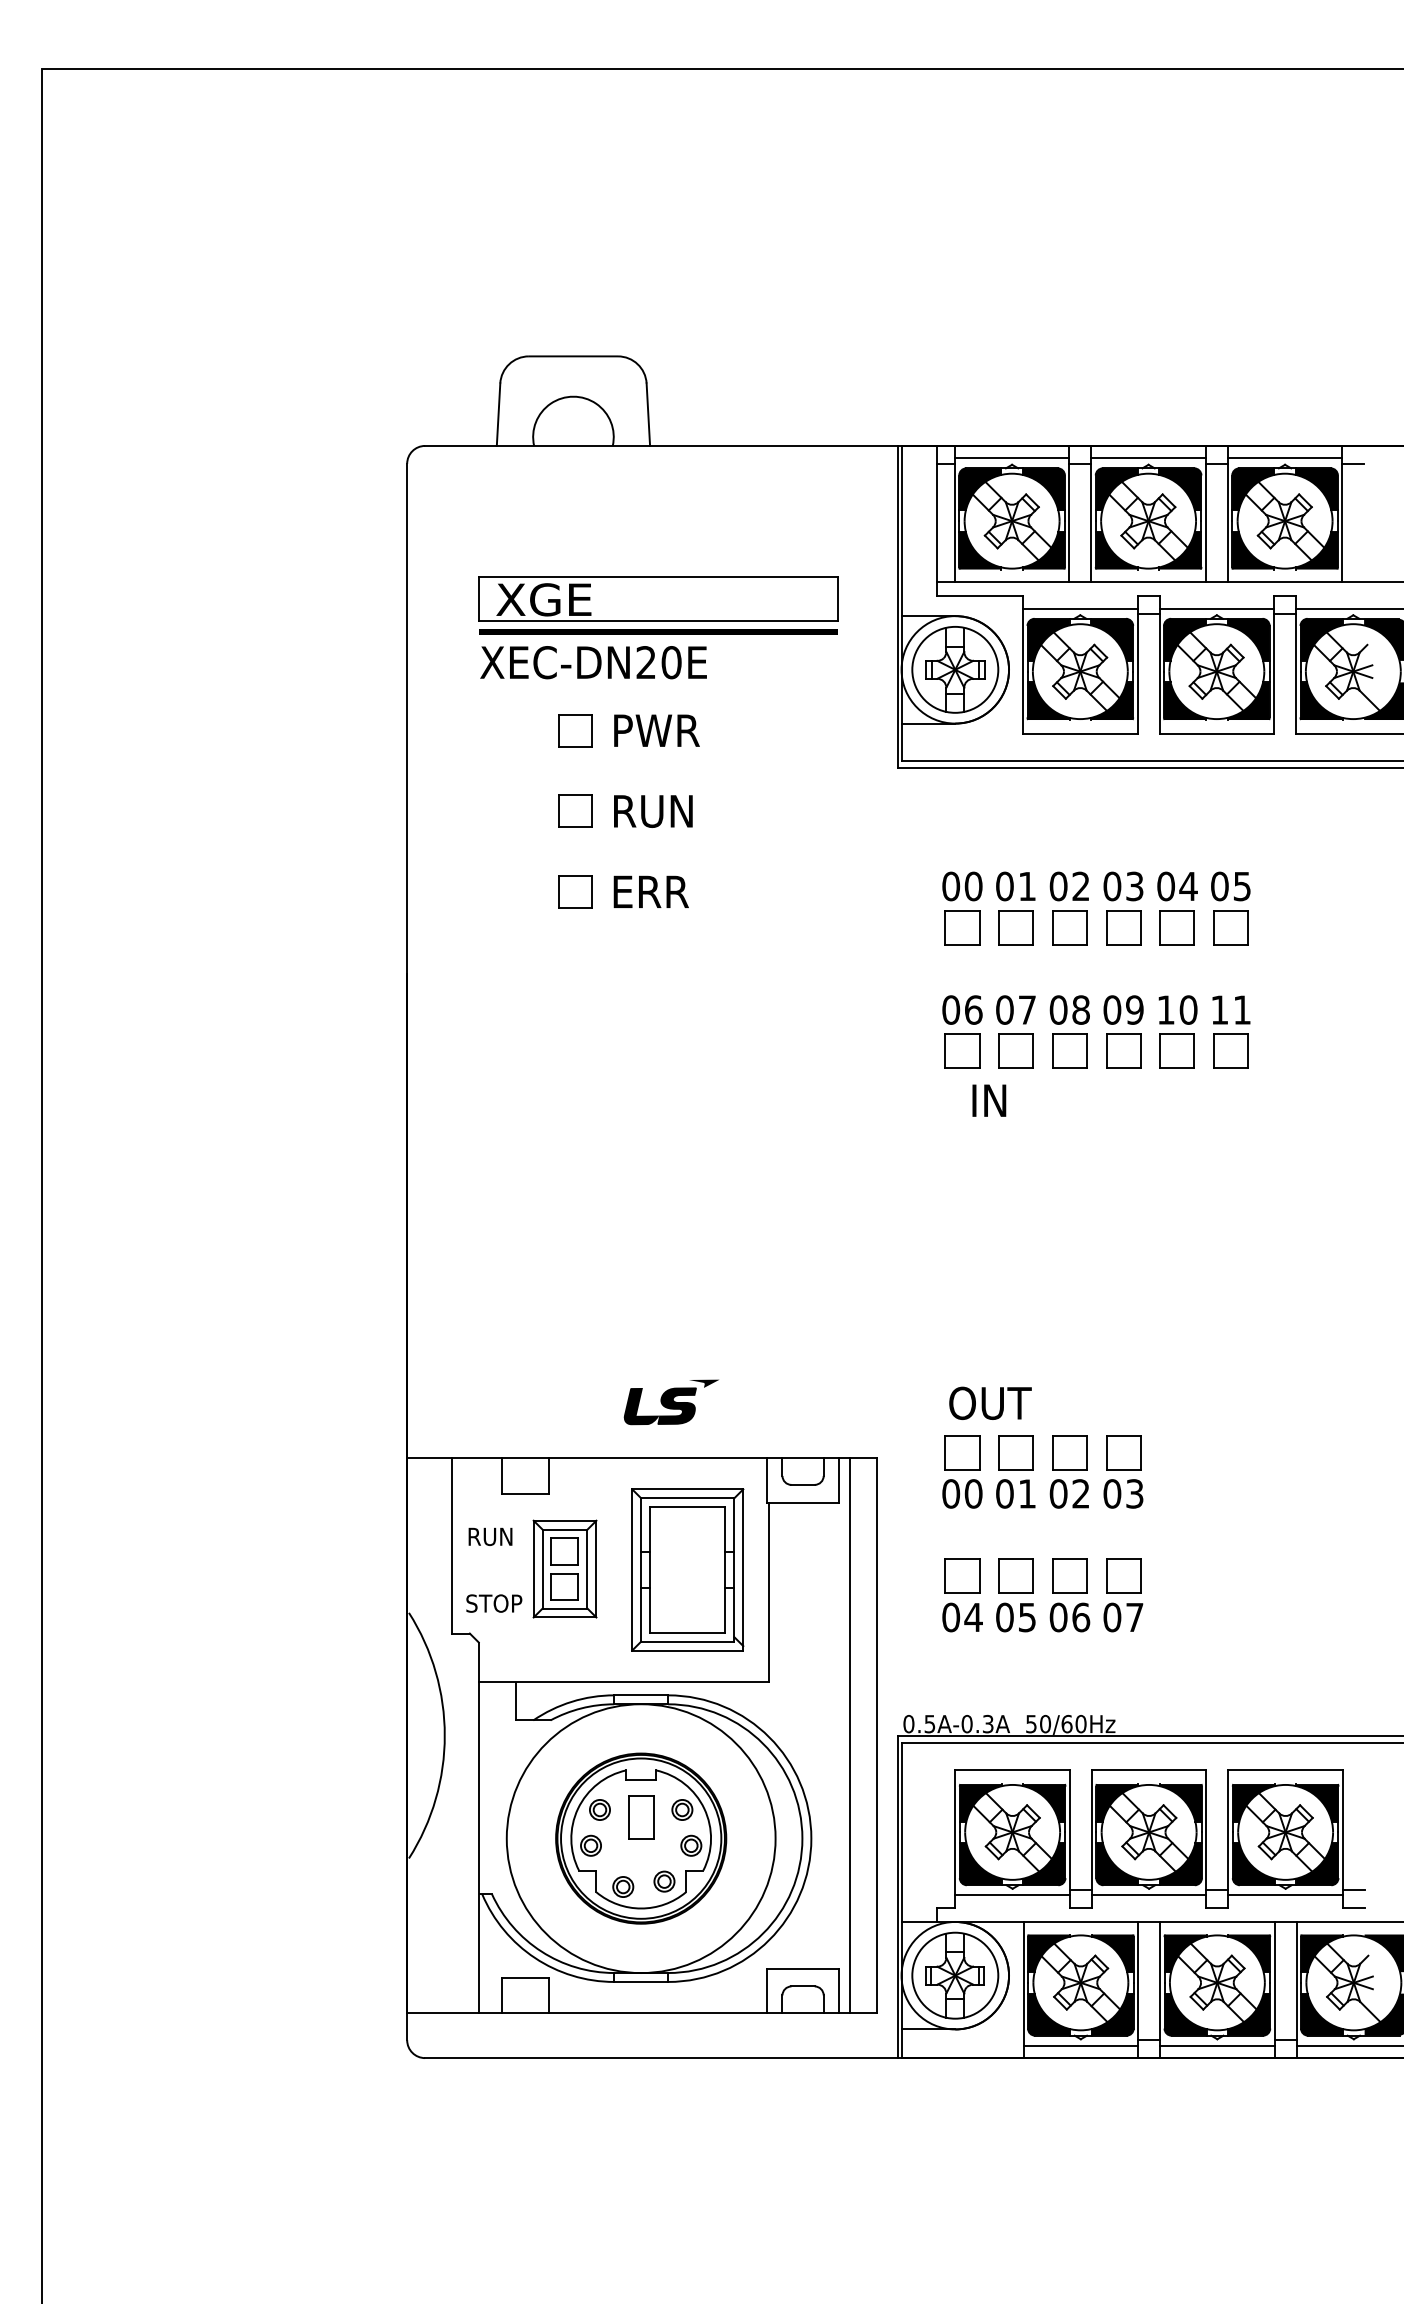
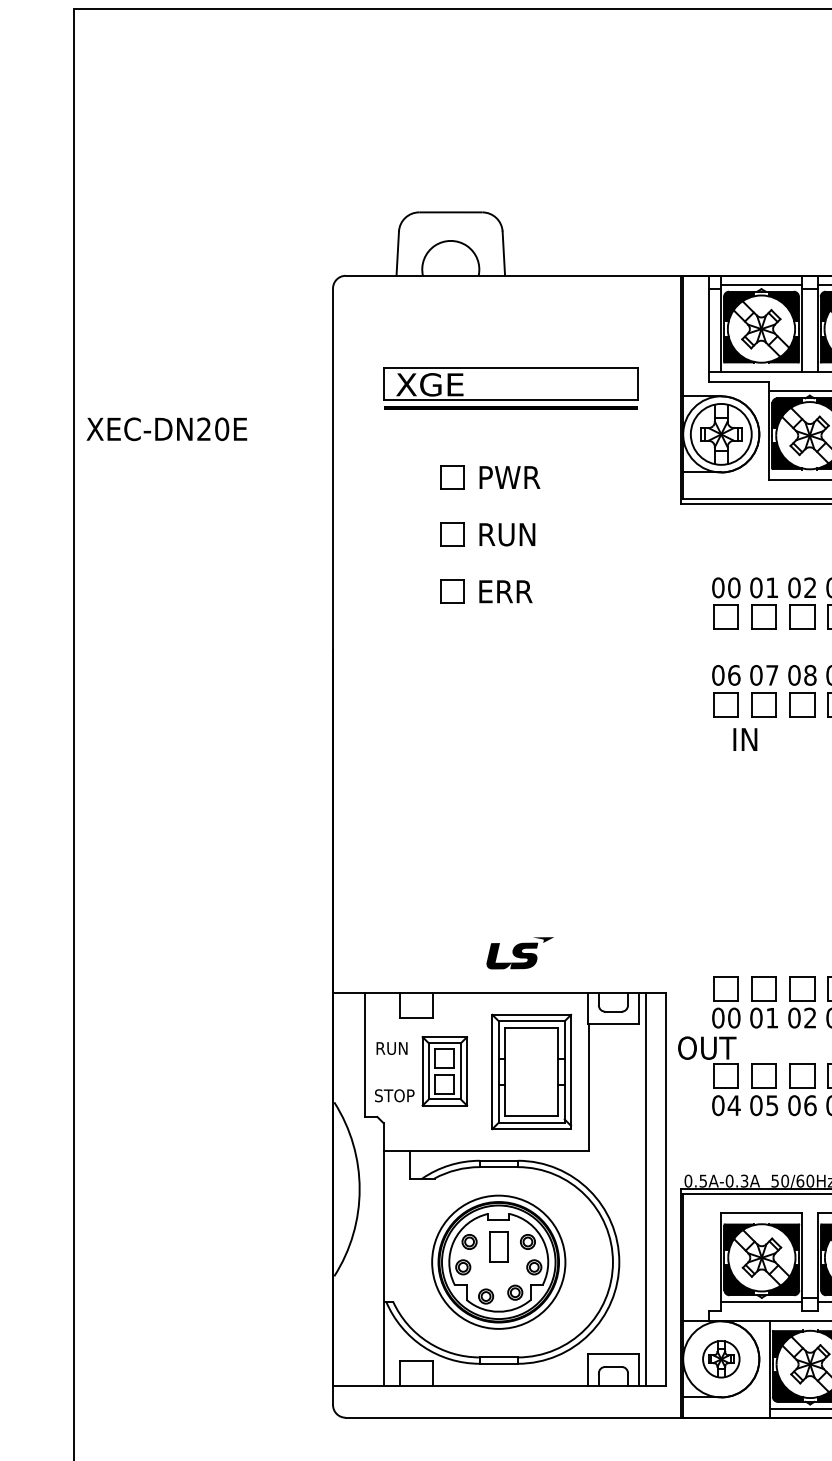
text: (593, 662) -> (166, 429), moved
text: (990, 1402) -> (707, 1047), moved
circle: (640, 1838) -> (498, 1262), size x0.7
part: (955, 1975) -> (721, 1359), size x0.6

